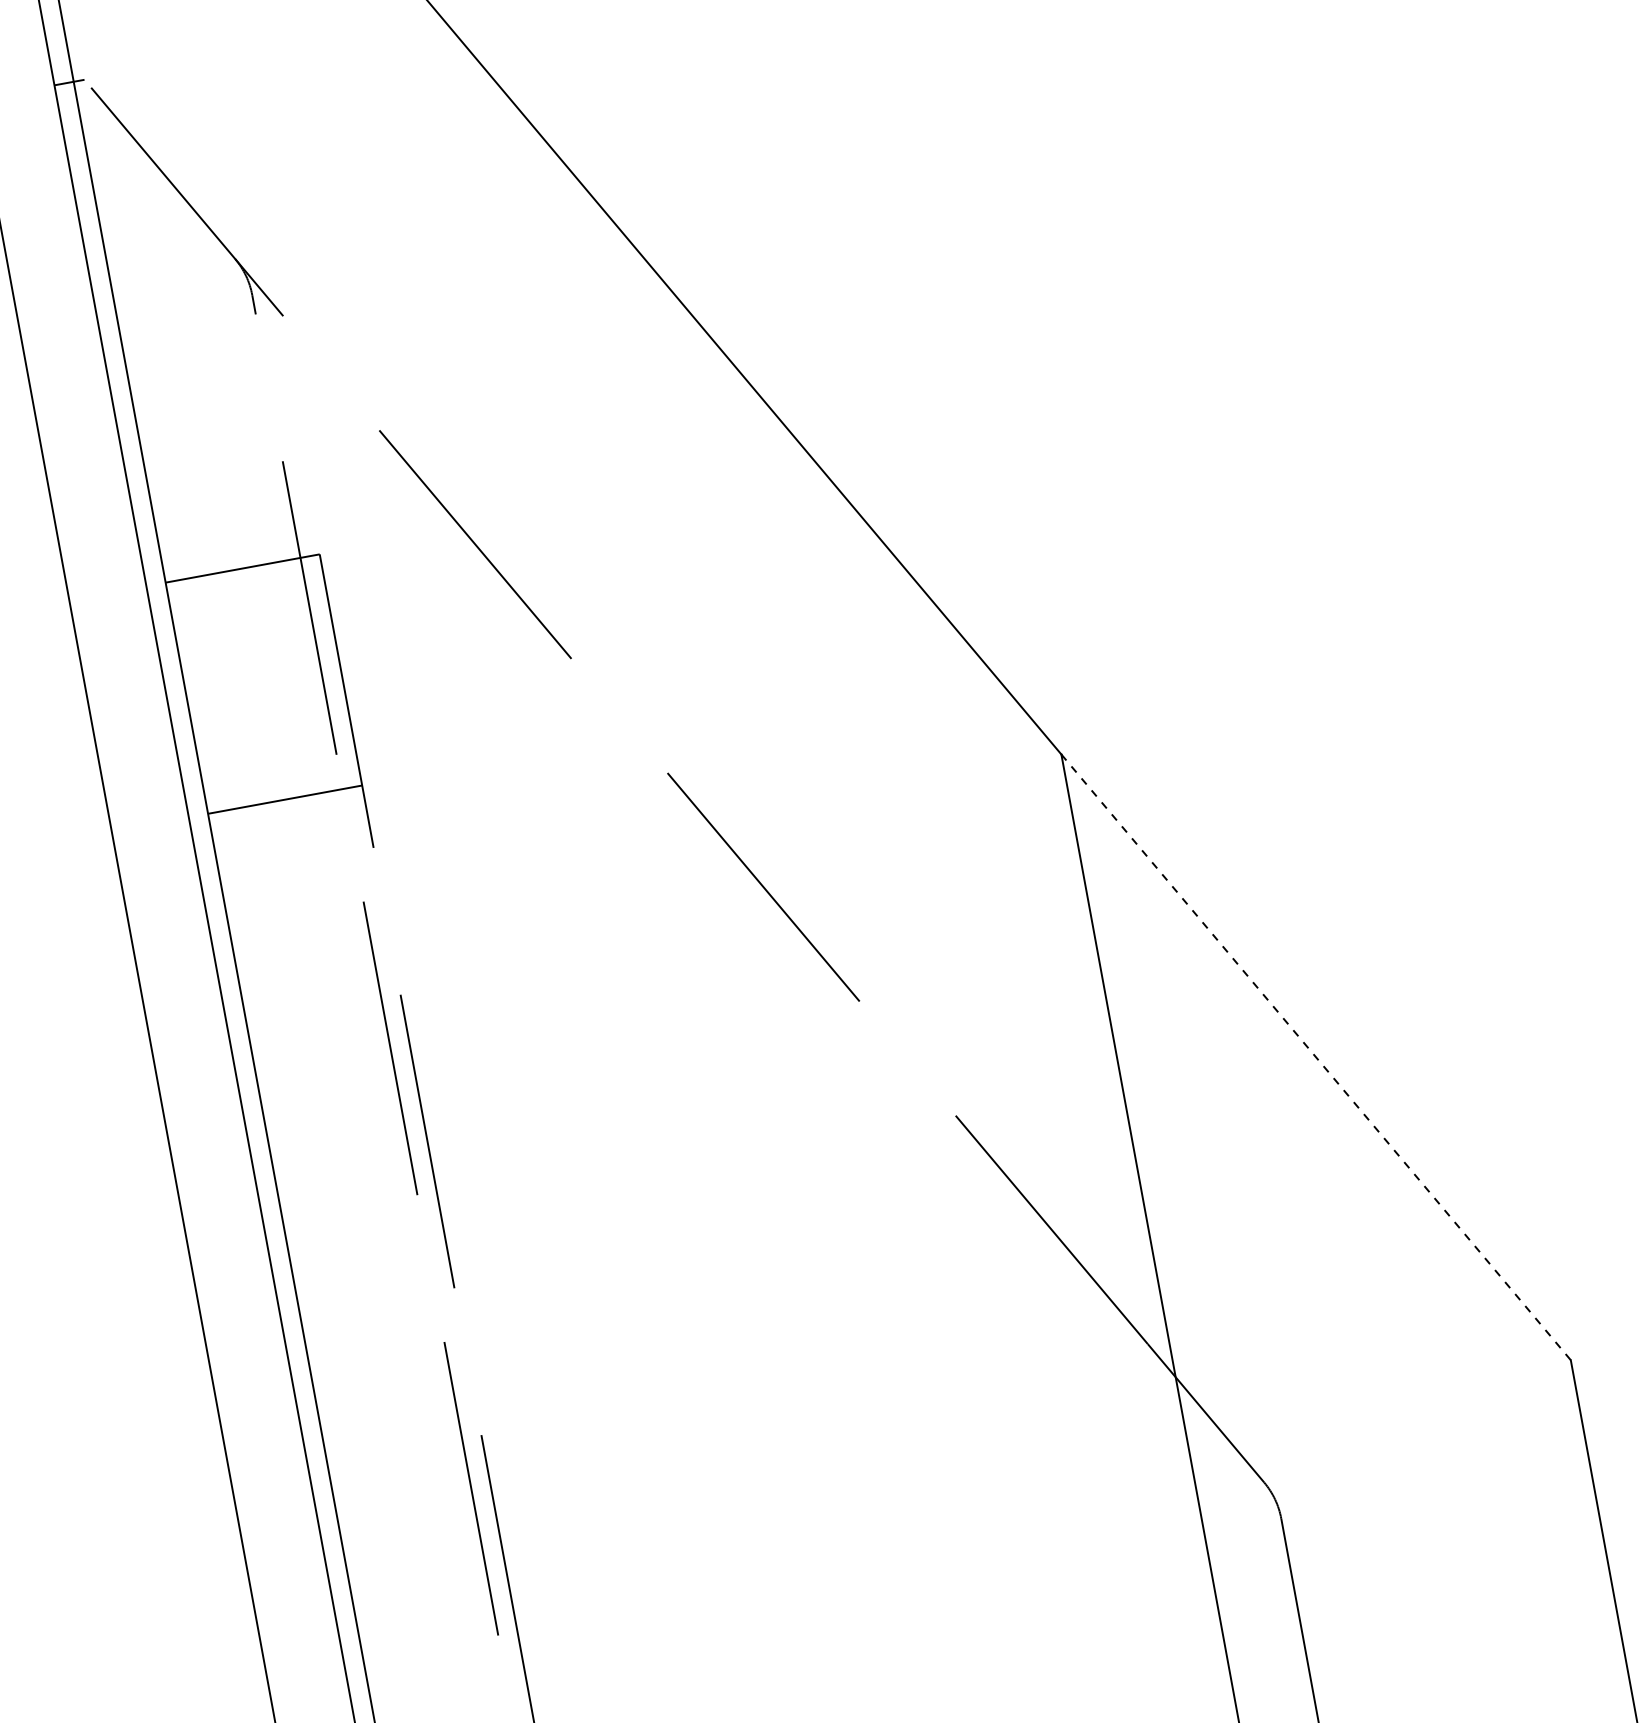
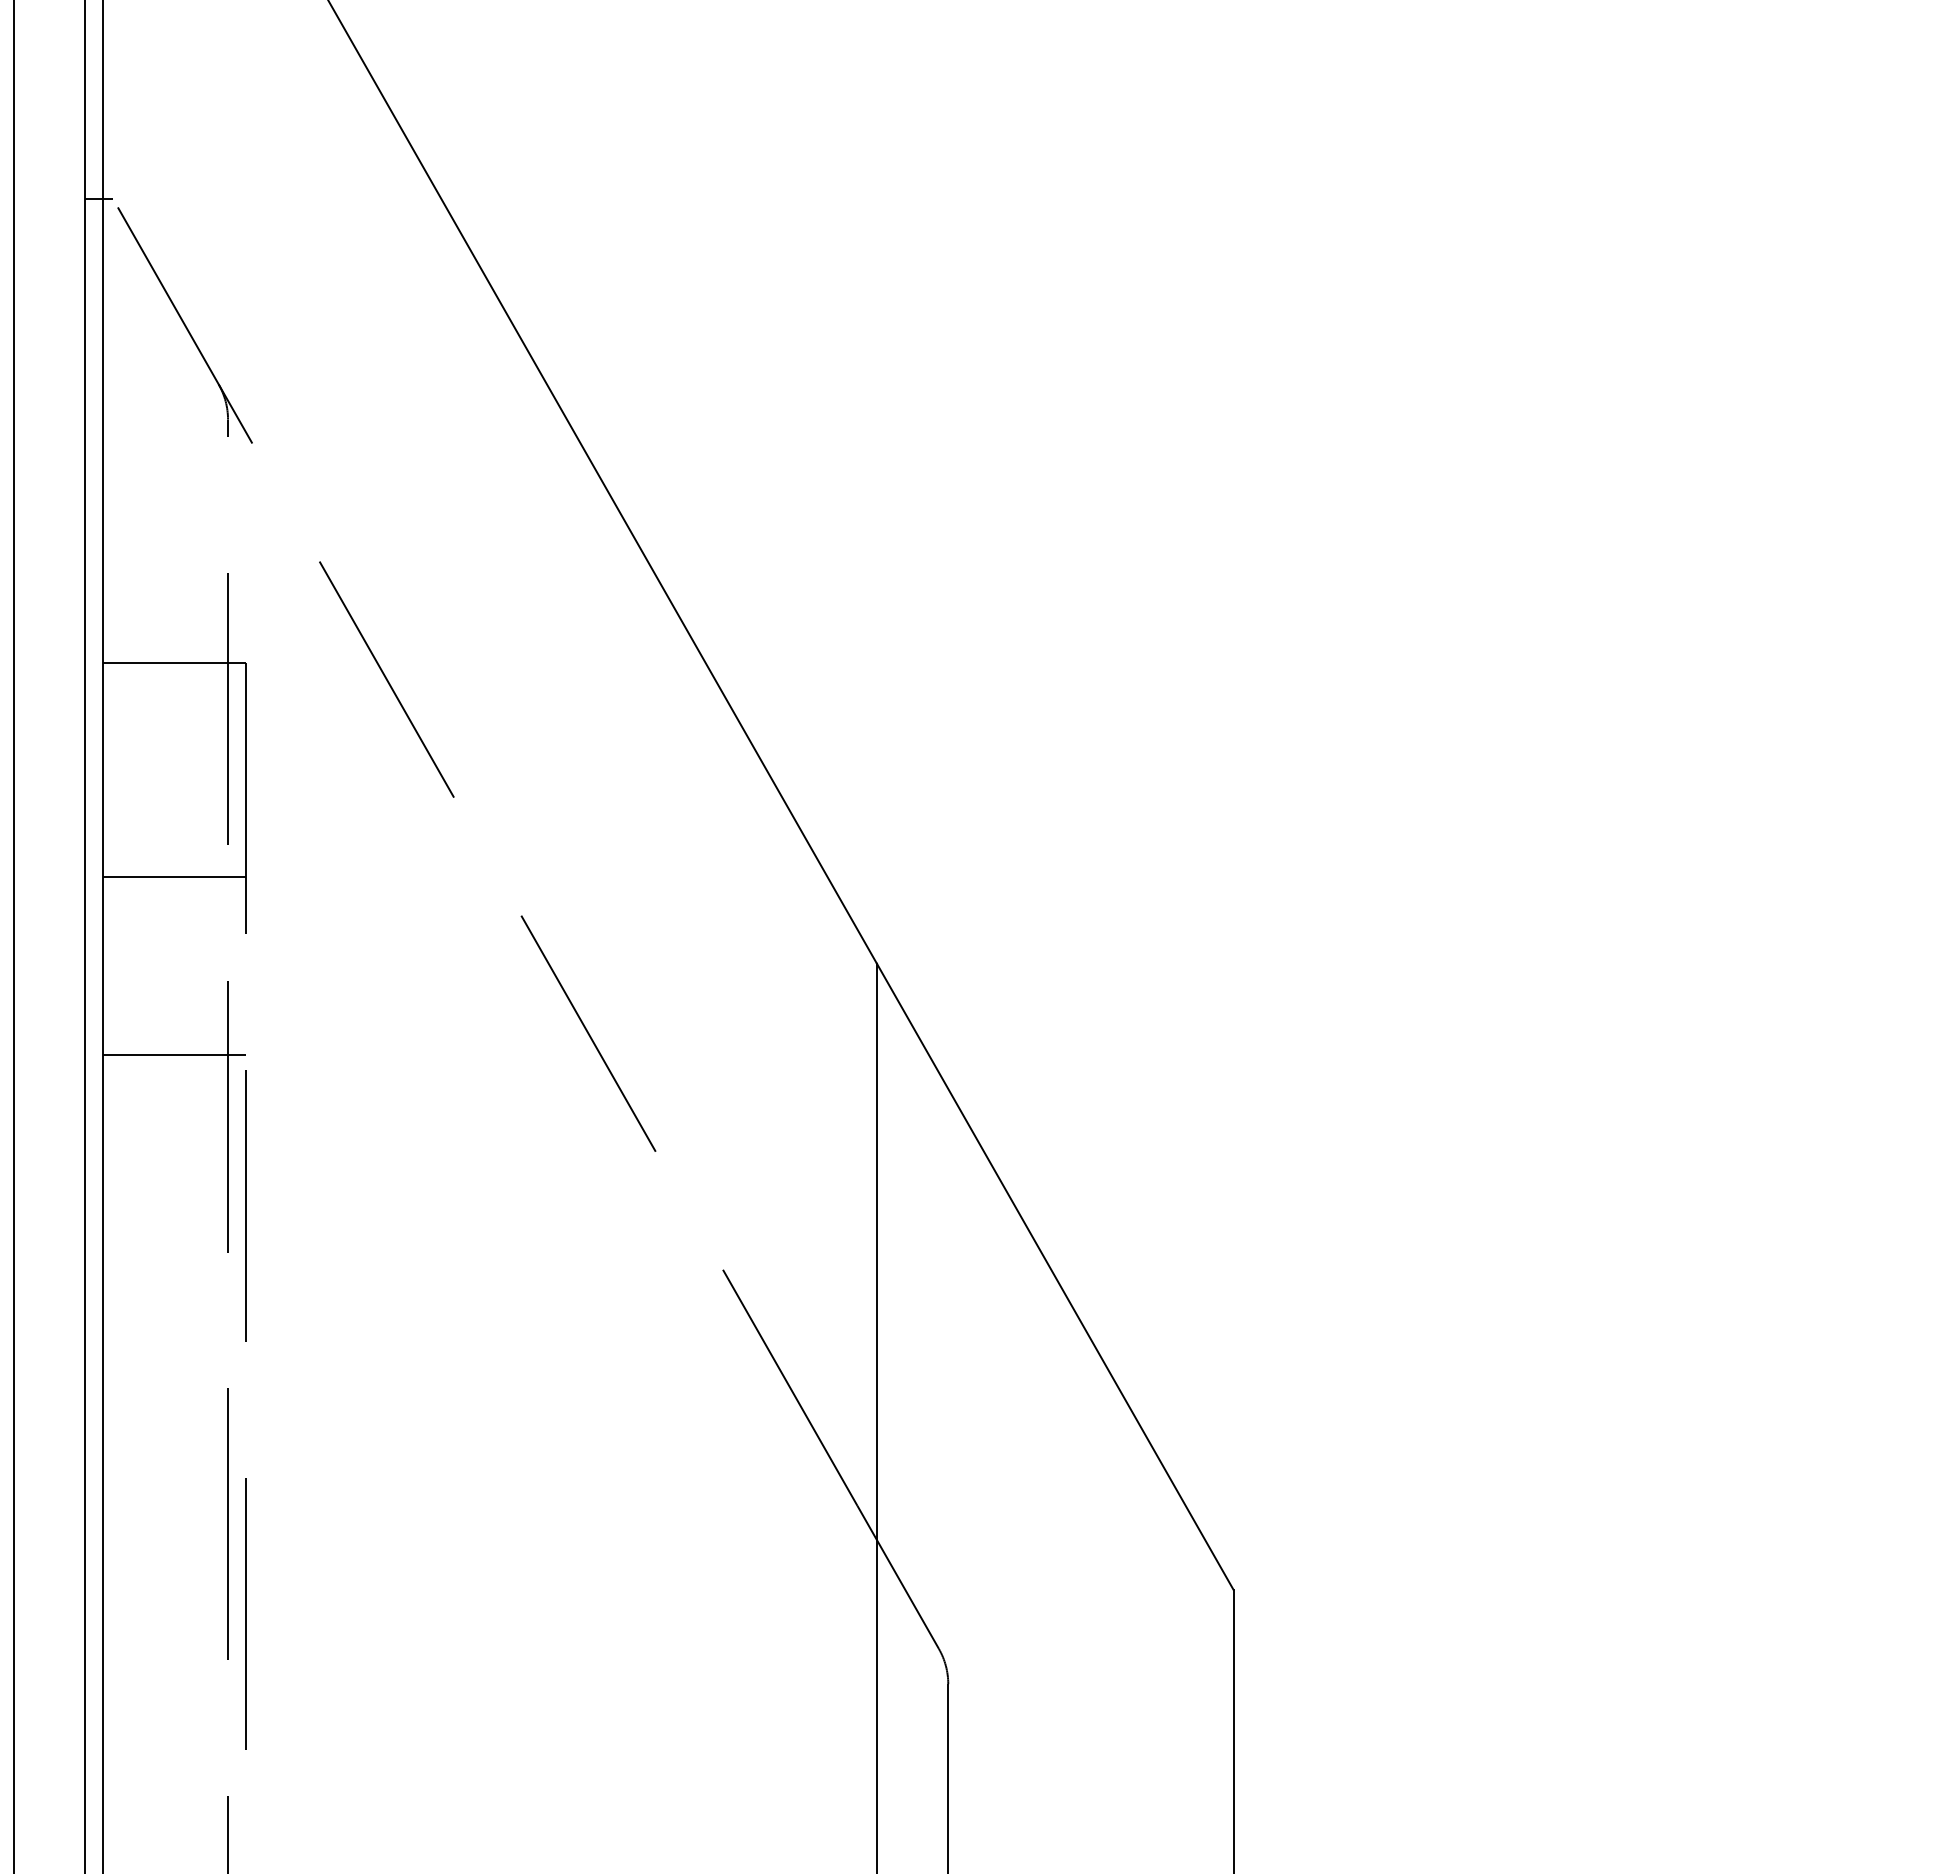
line: (320, 991) -> (174, 1054), added
line: (1316, 1058) -> (1055, 1277), dashed -> solid

